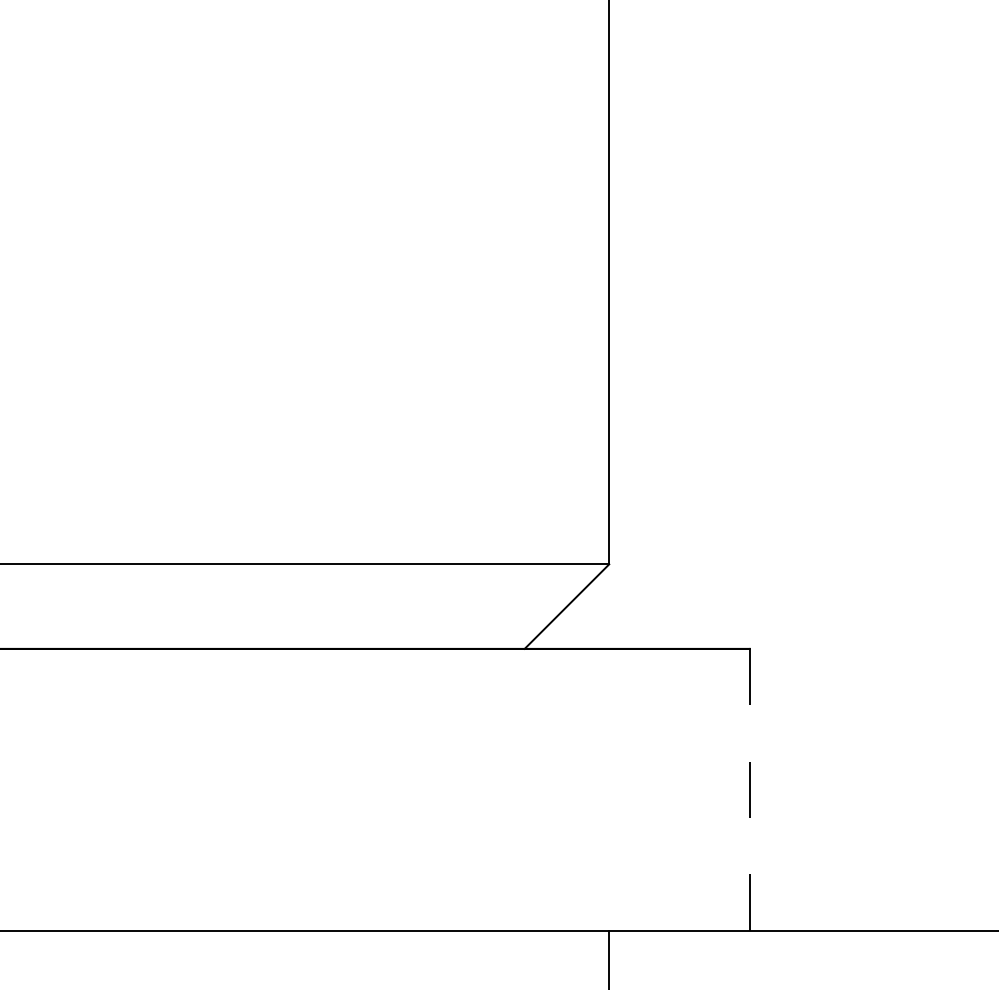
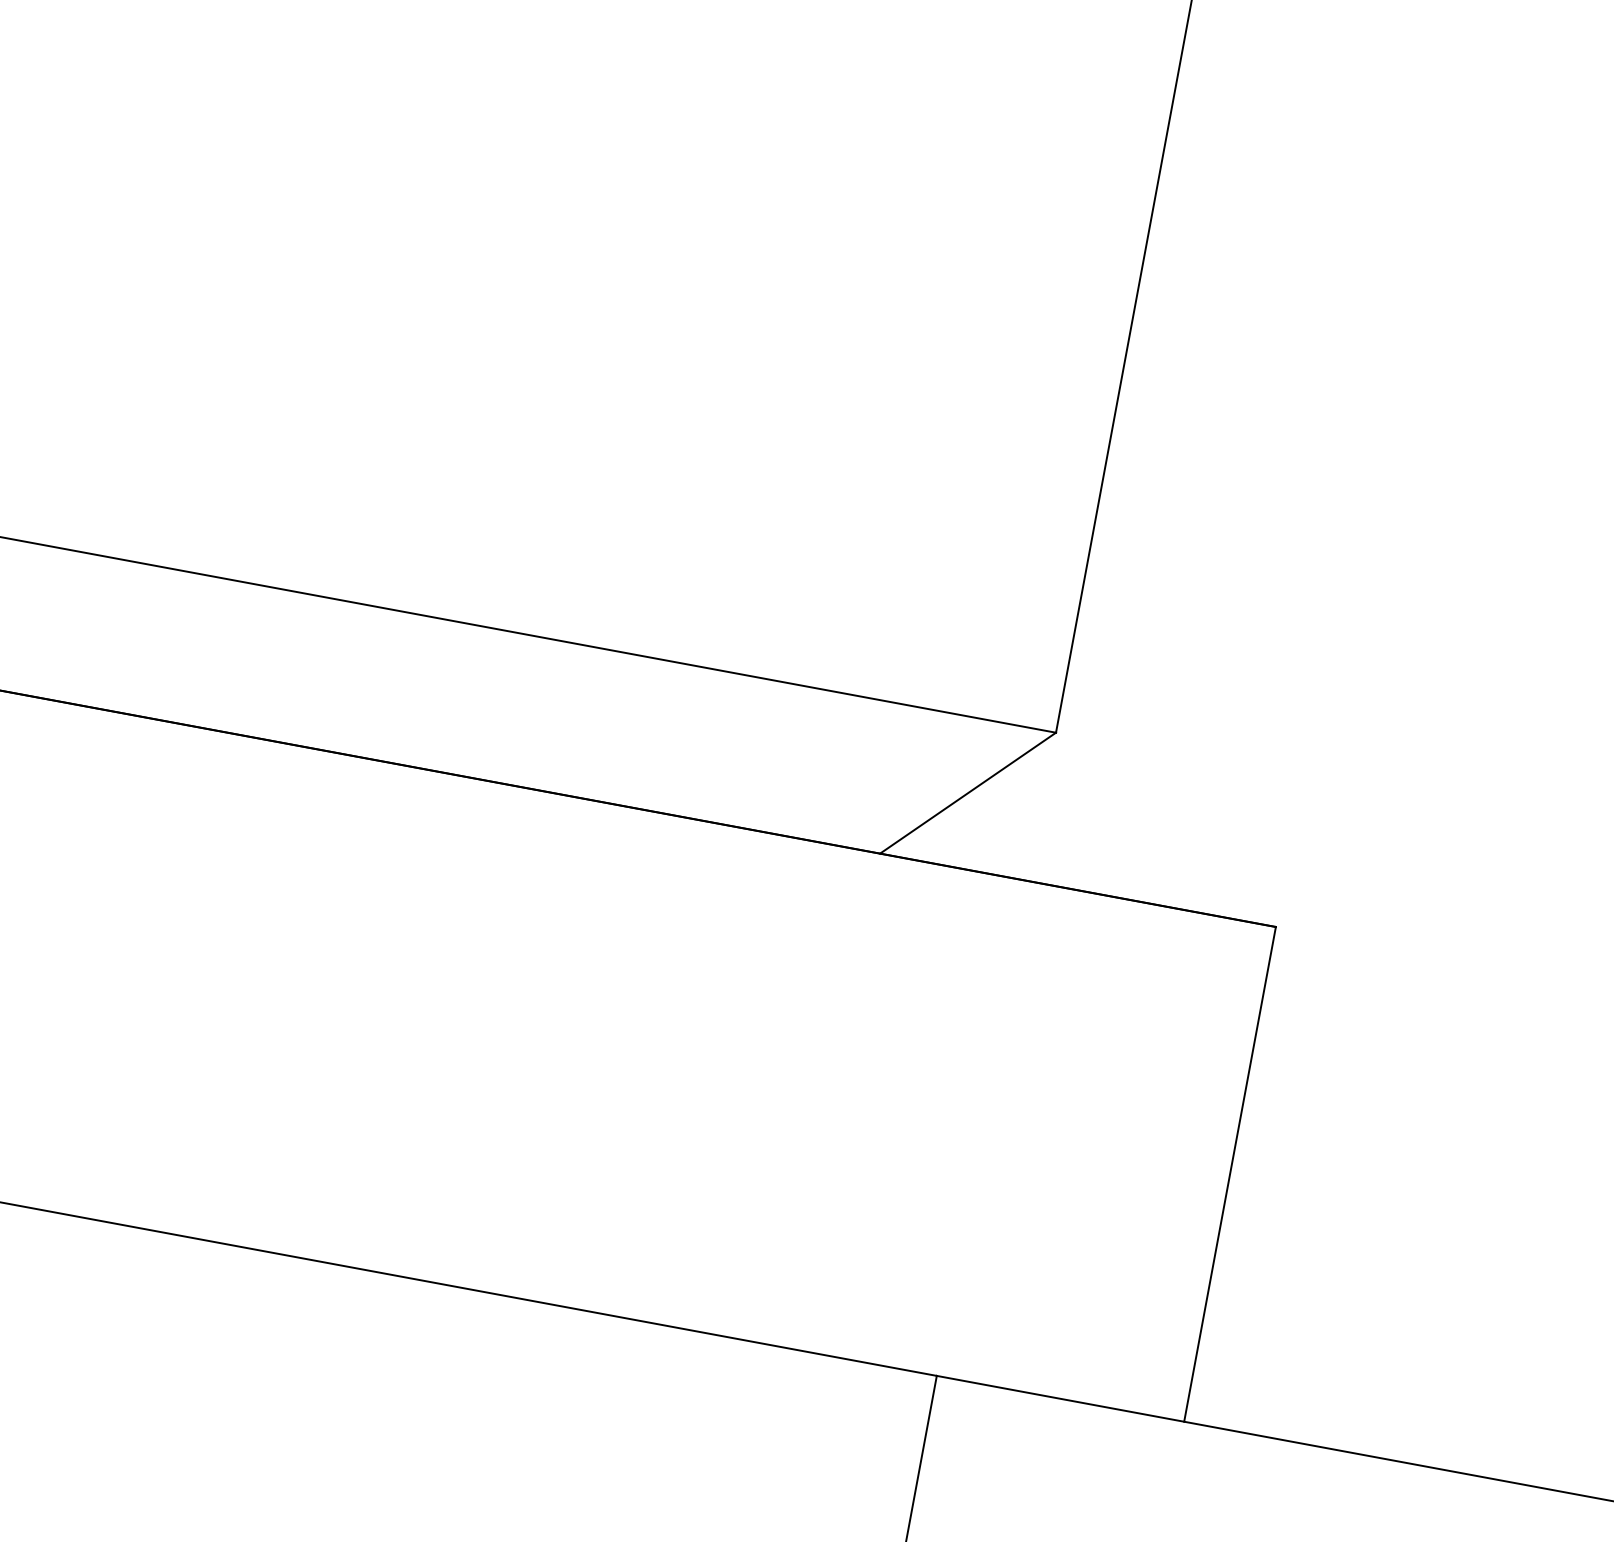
line: (750, 789) -> (1230, 1174), dashed -> solid

